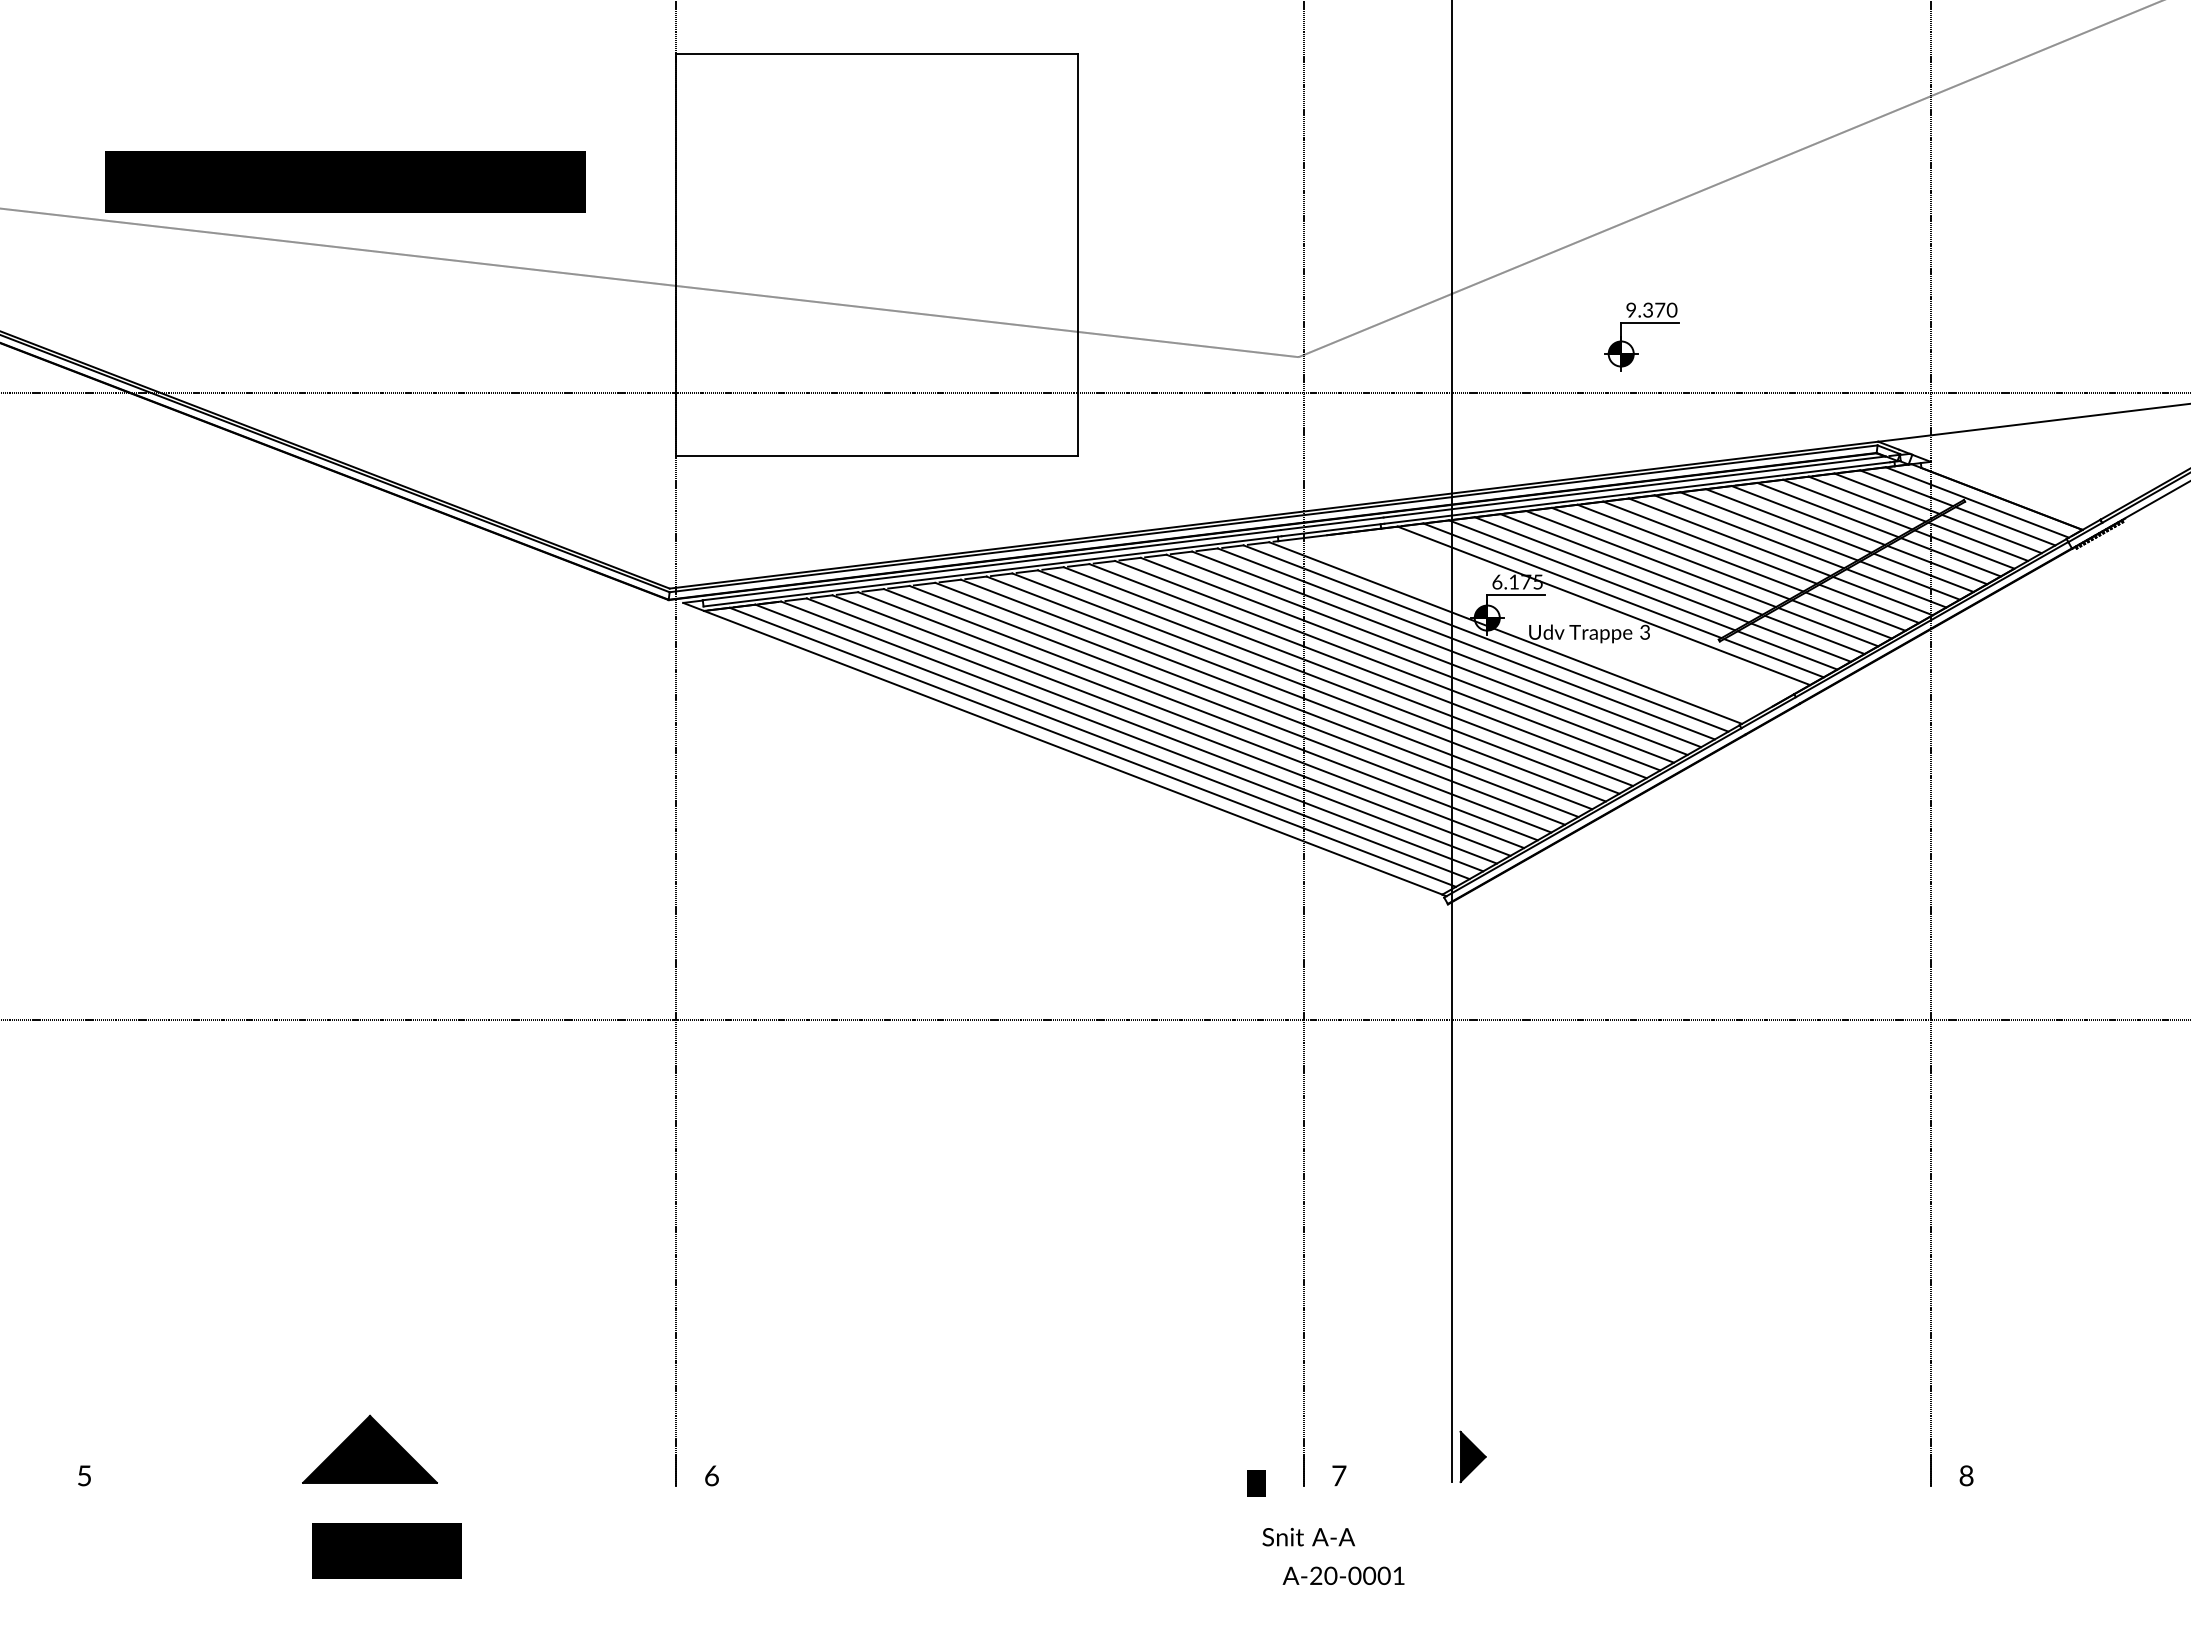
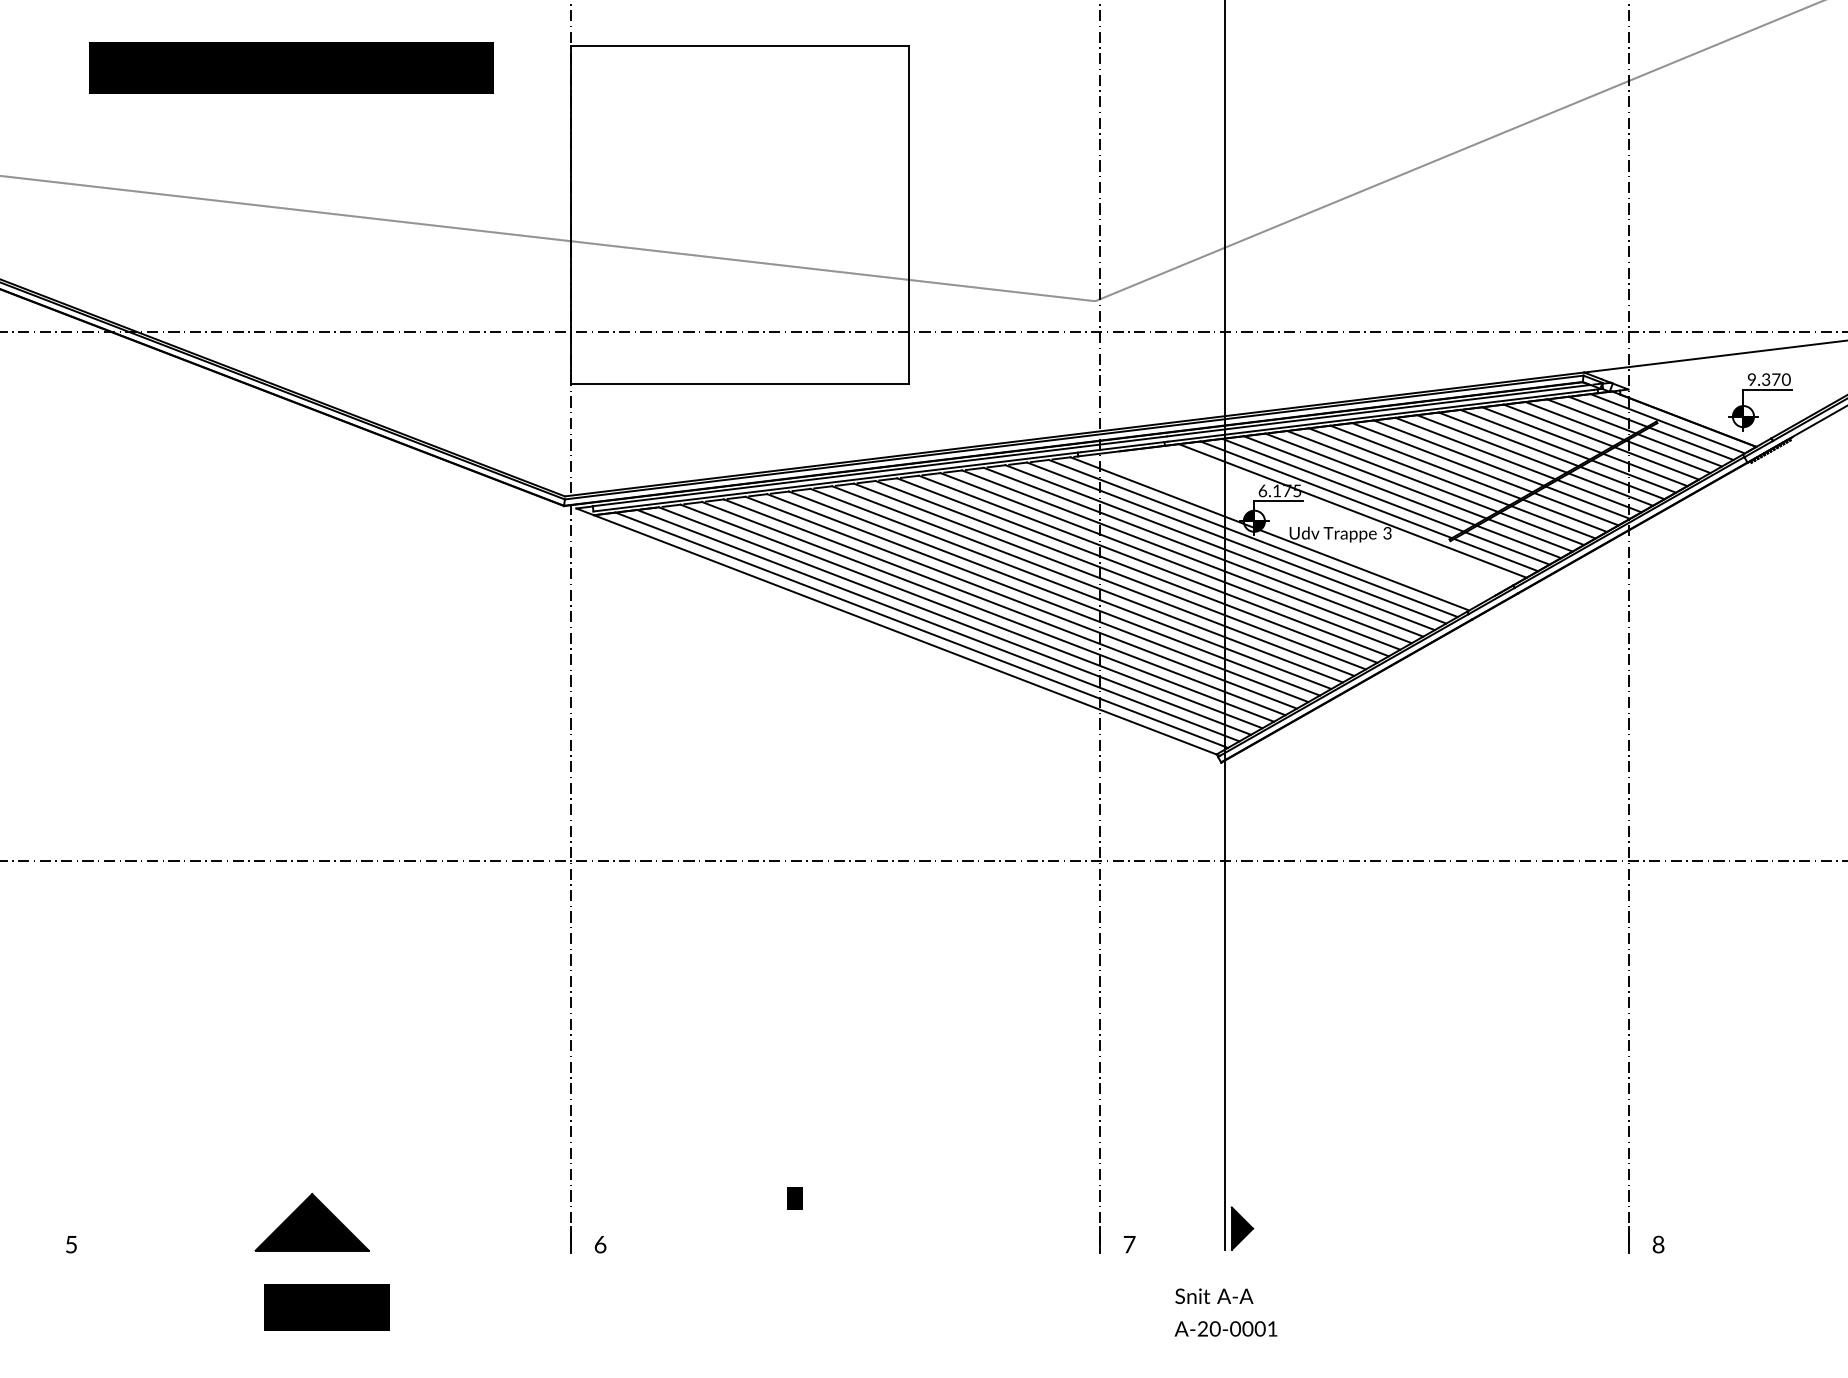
part: (345, 181) -> (291, 67), moved
part: (1641, 323) -> (1760, 390), moved
text: (1256, 1483) -> (794, 1198), moved
text: (1308, 1536) -> (1214, 1295), moved
text: (1343, 1575) -> (1225, 1328), moved

